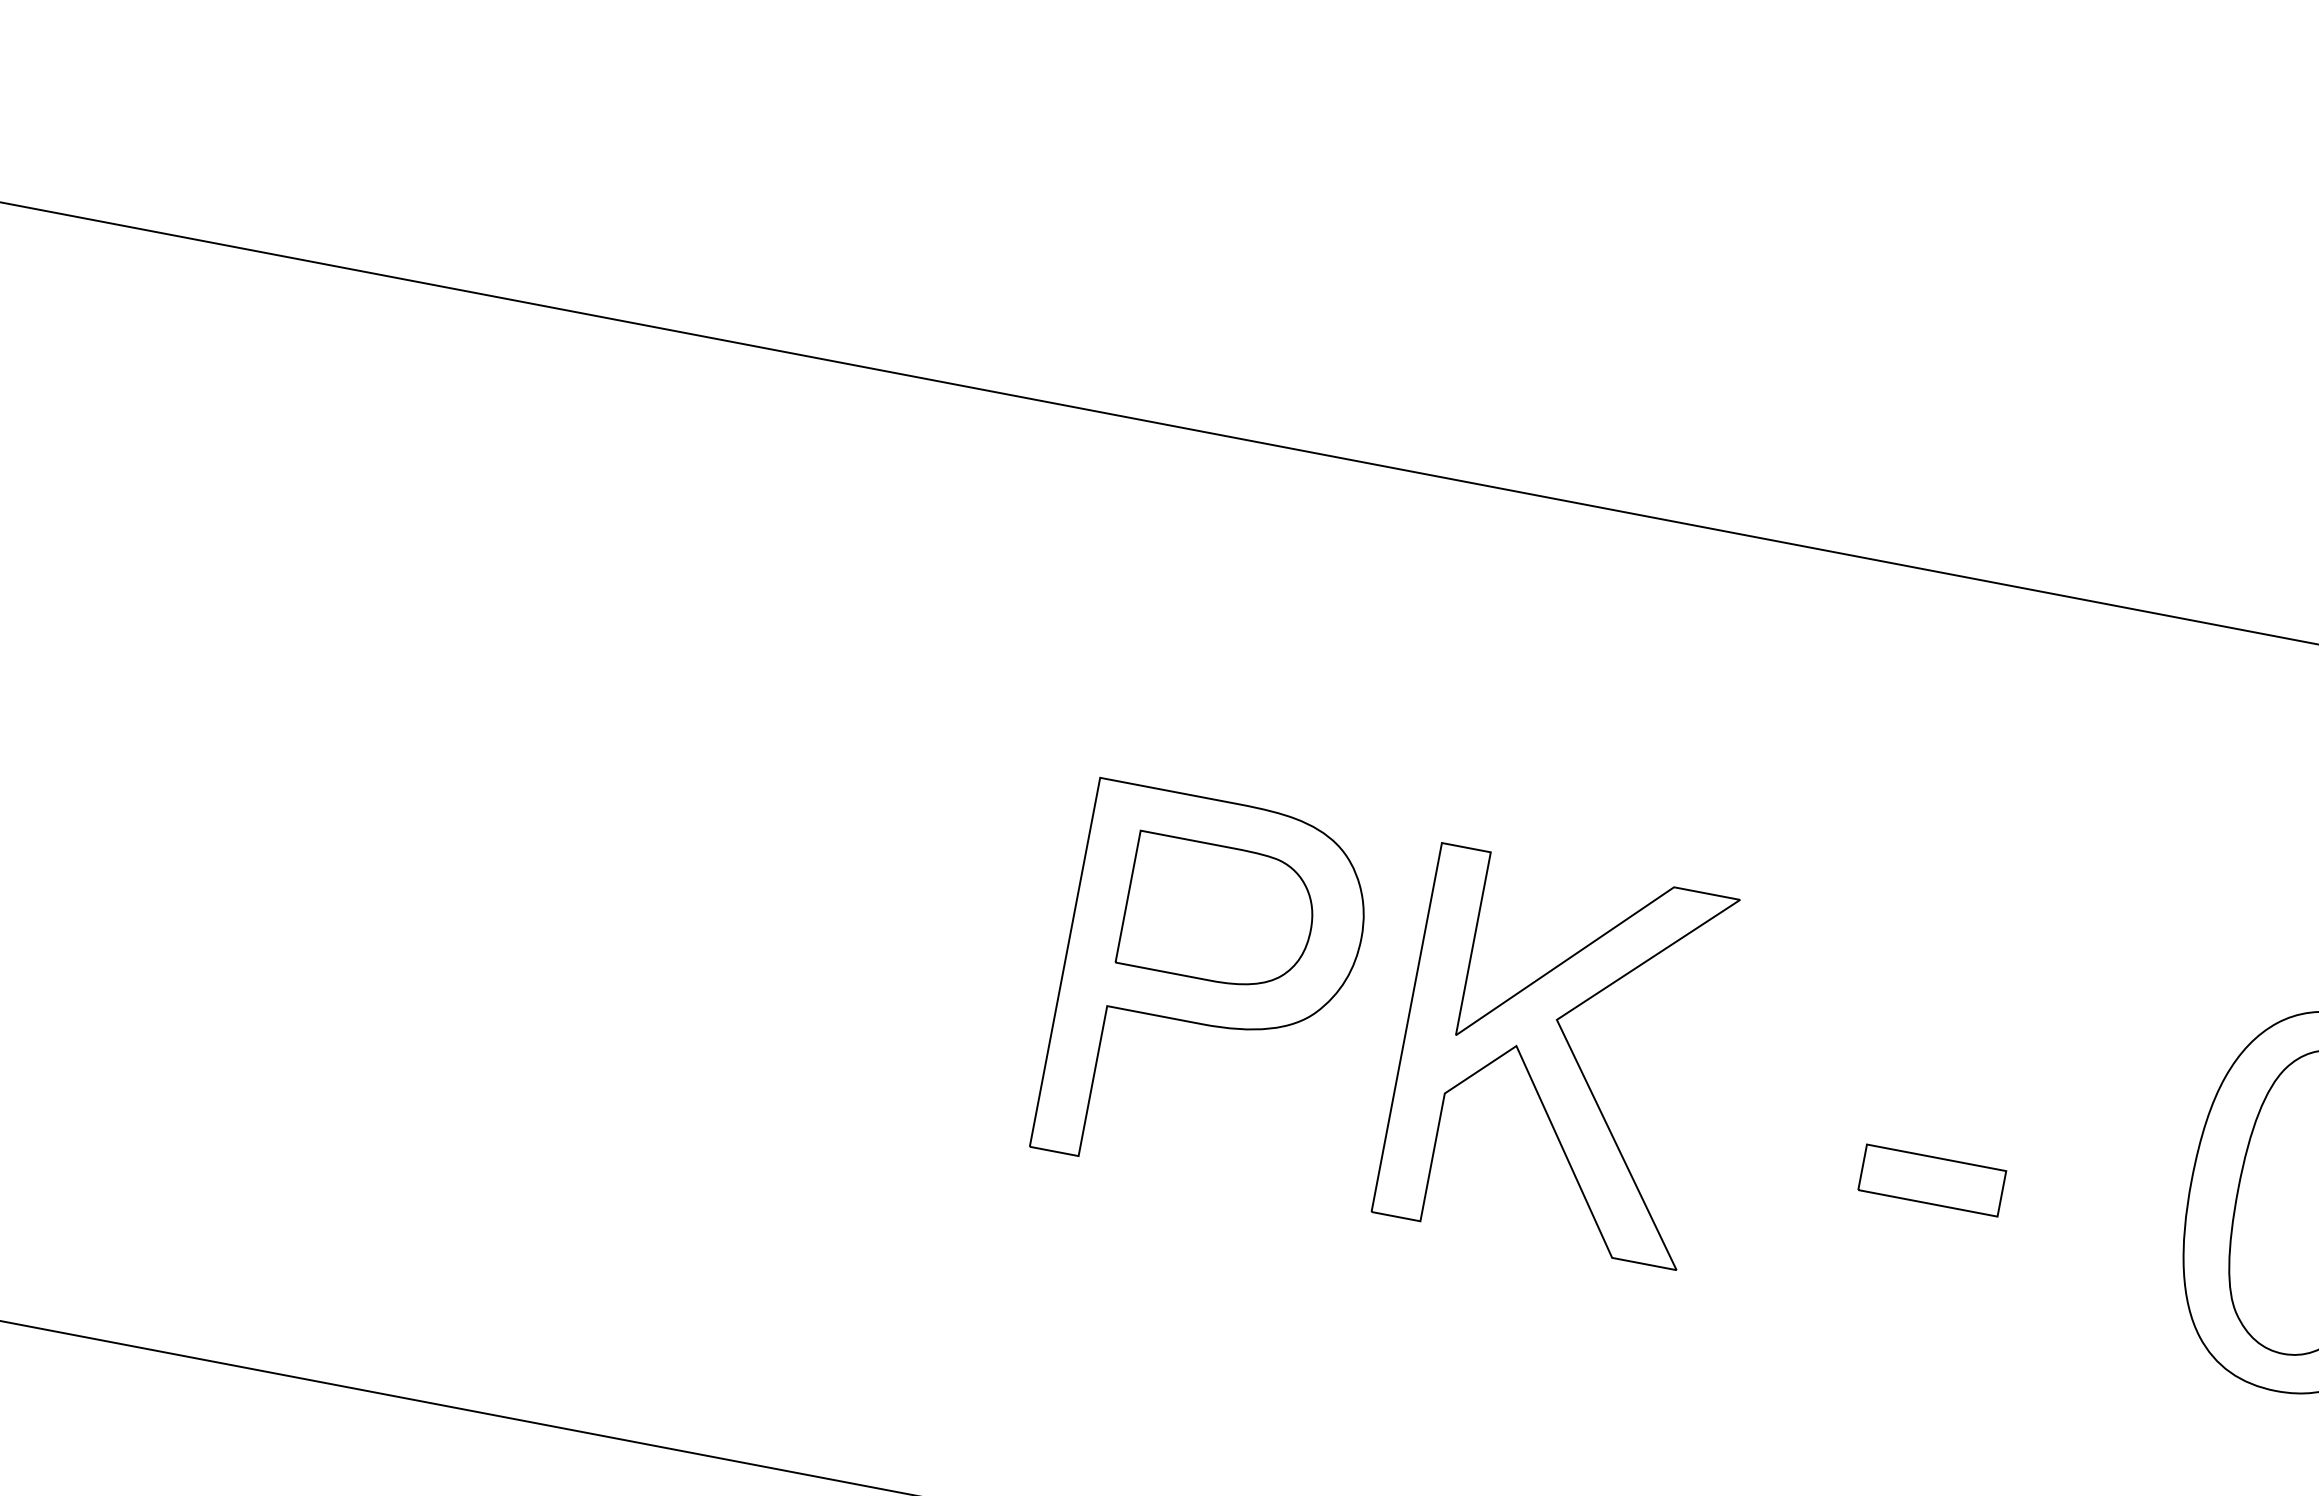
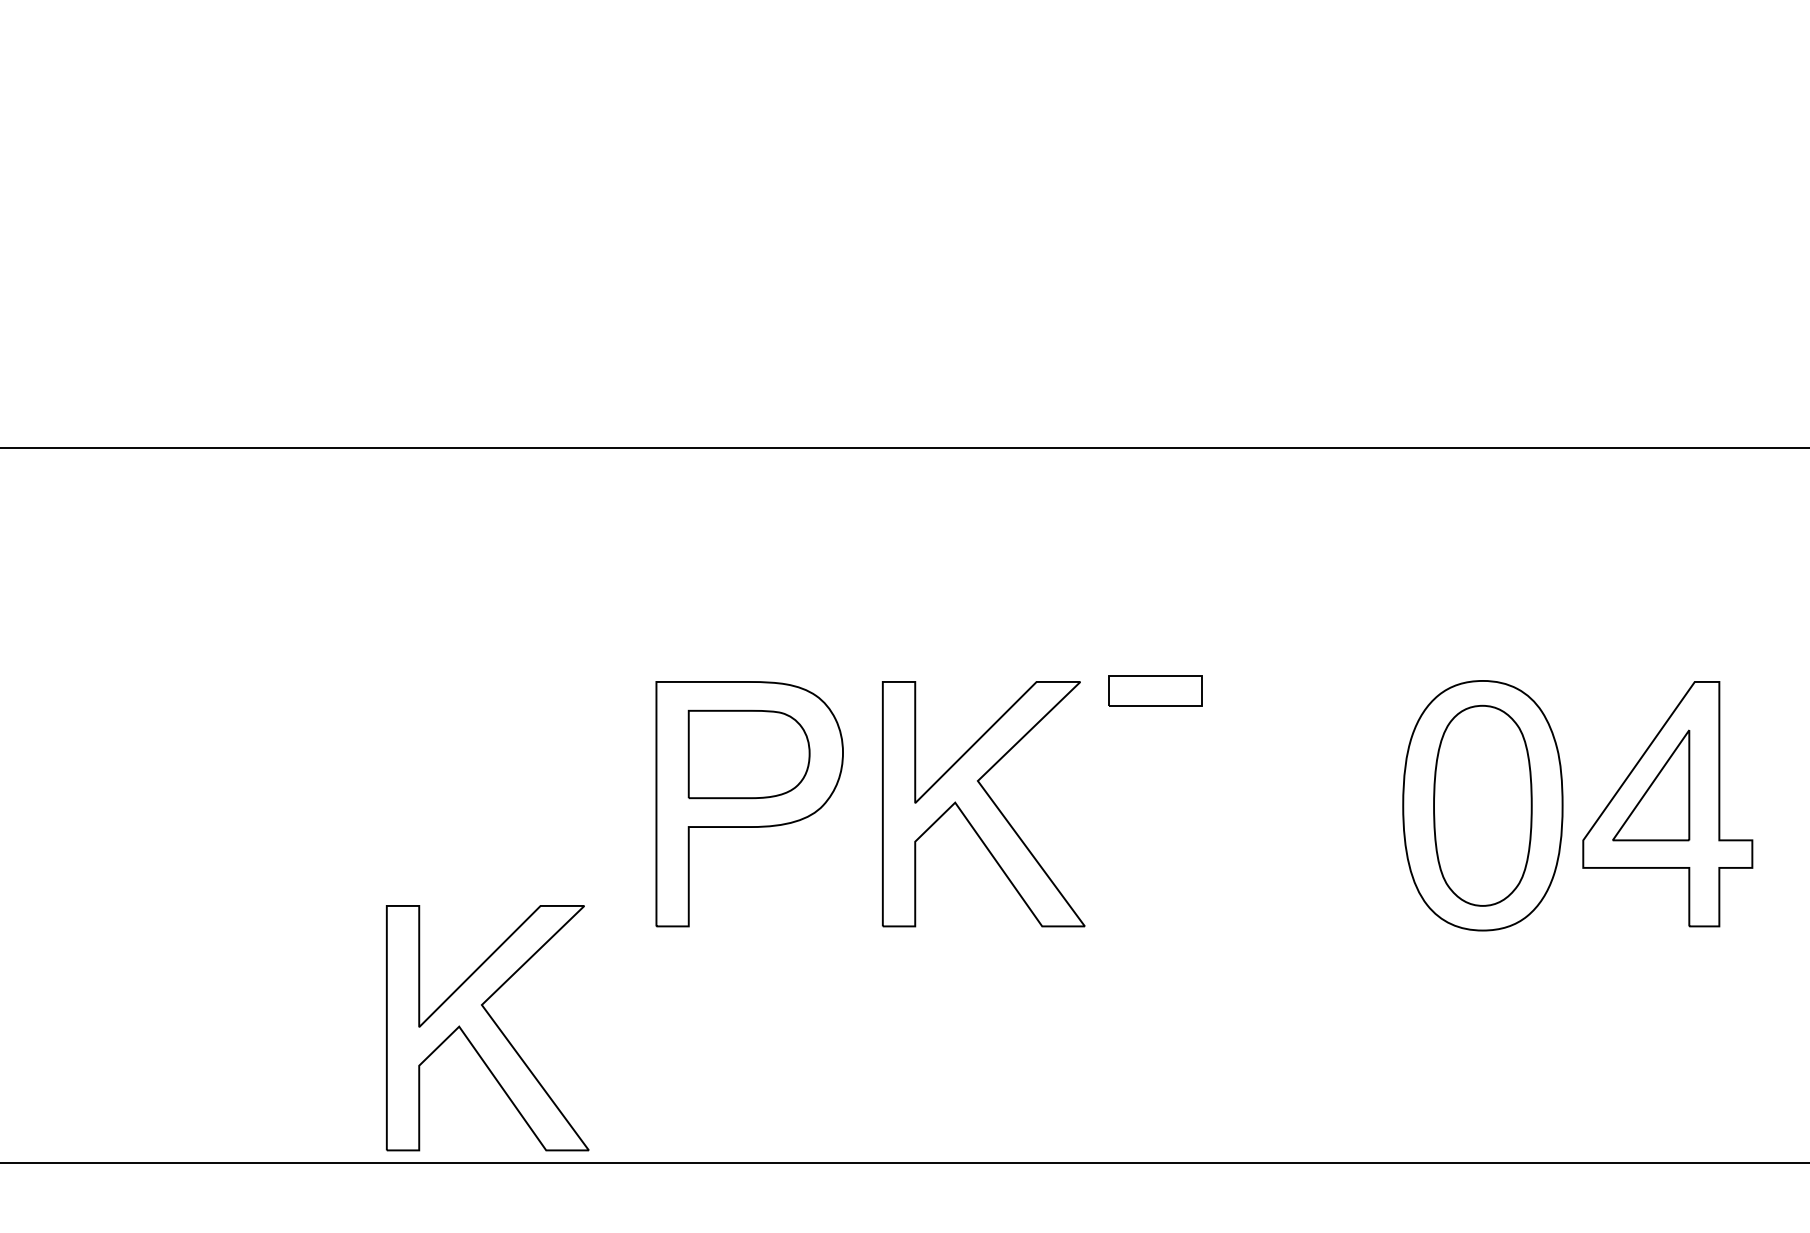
part: (1932, 1179) -> (1155, 690), moved
part: (745, 1252) -> (487, 1028), added

